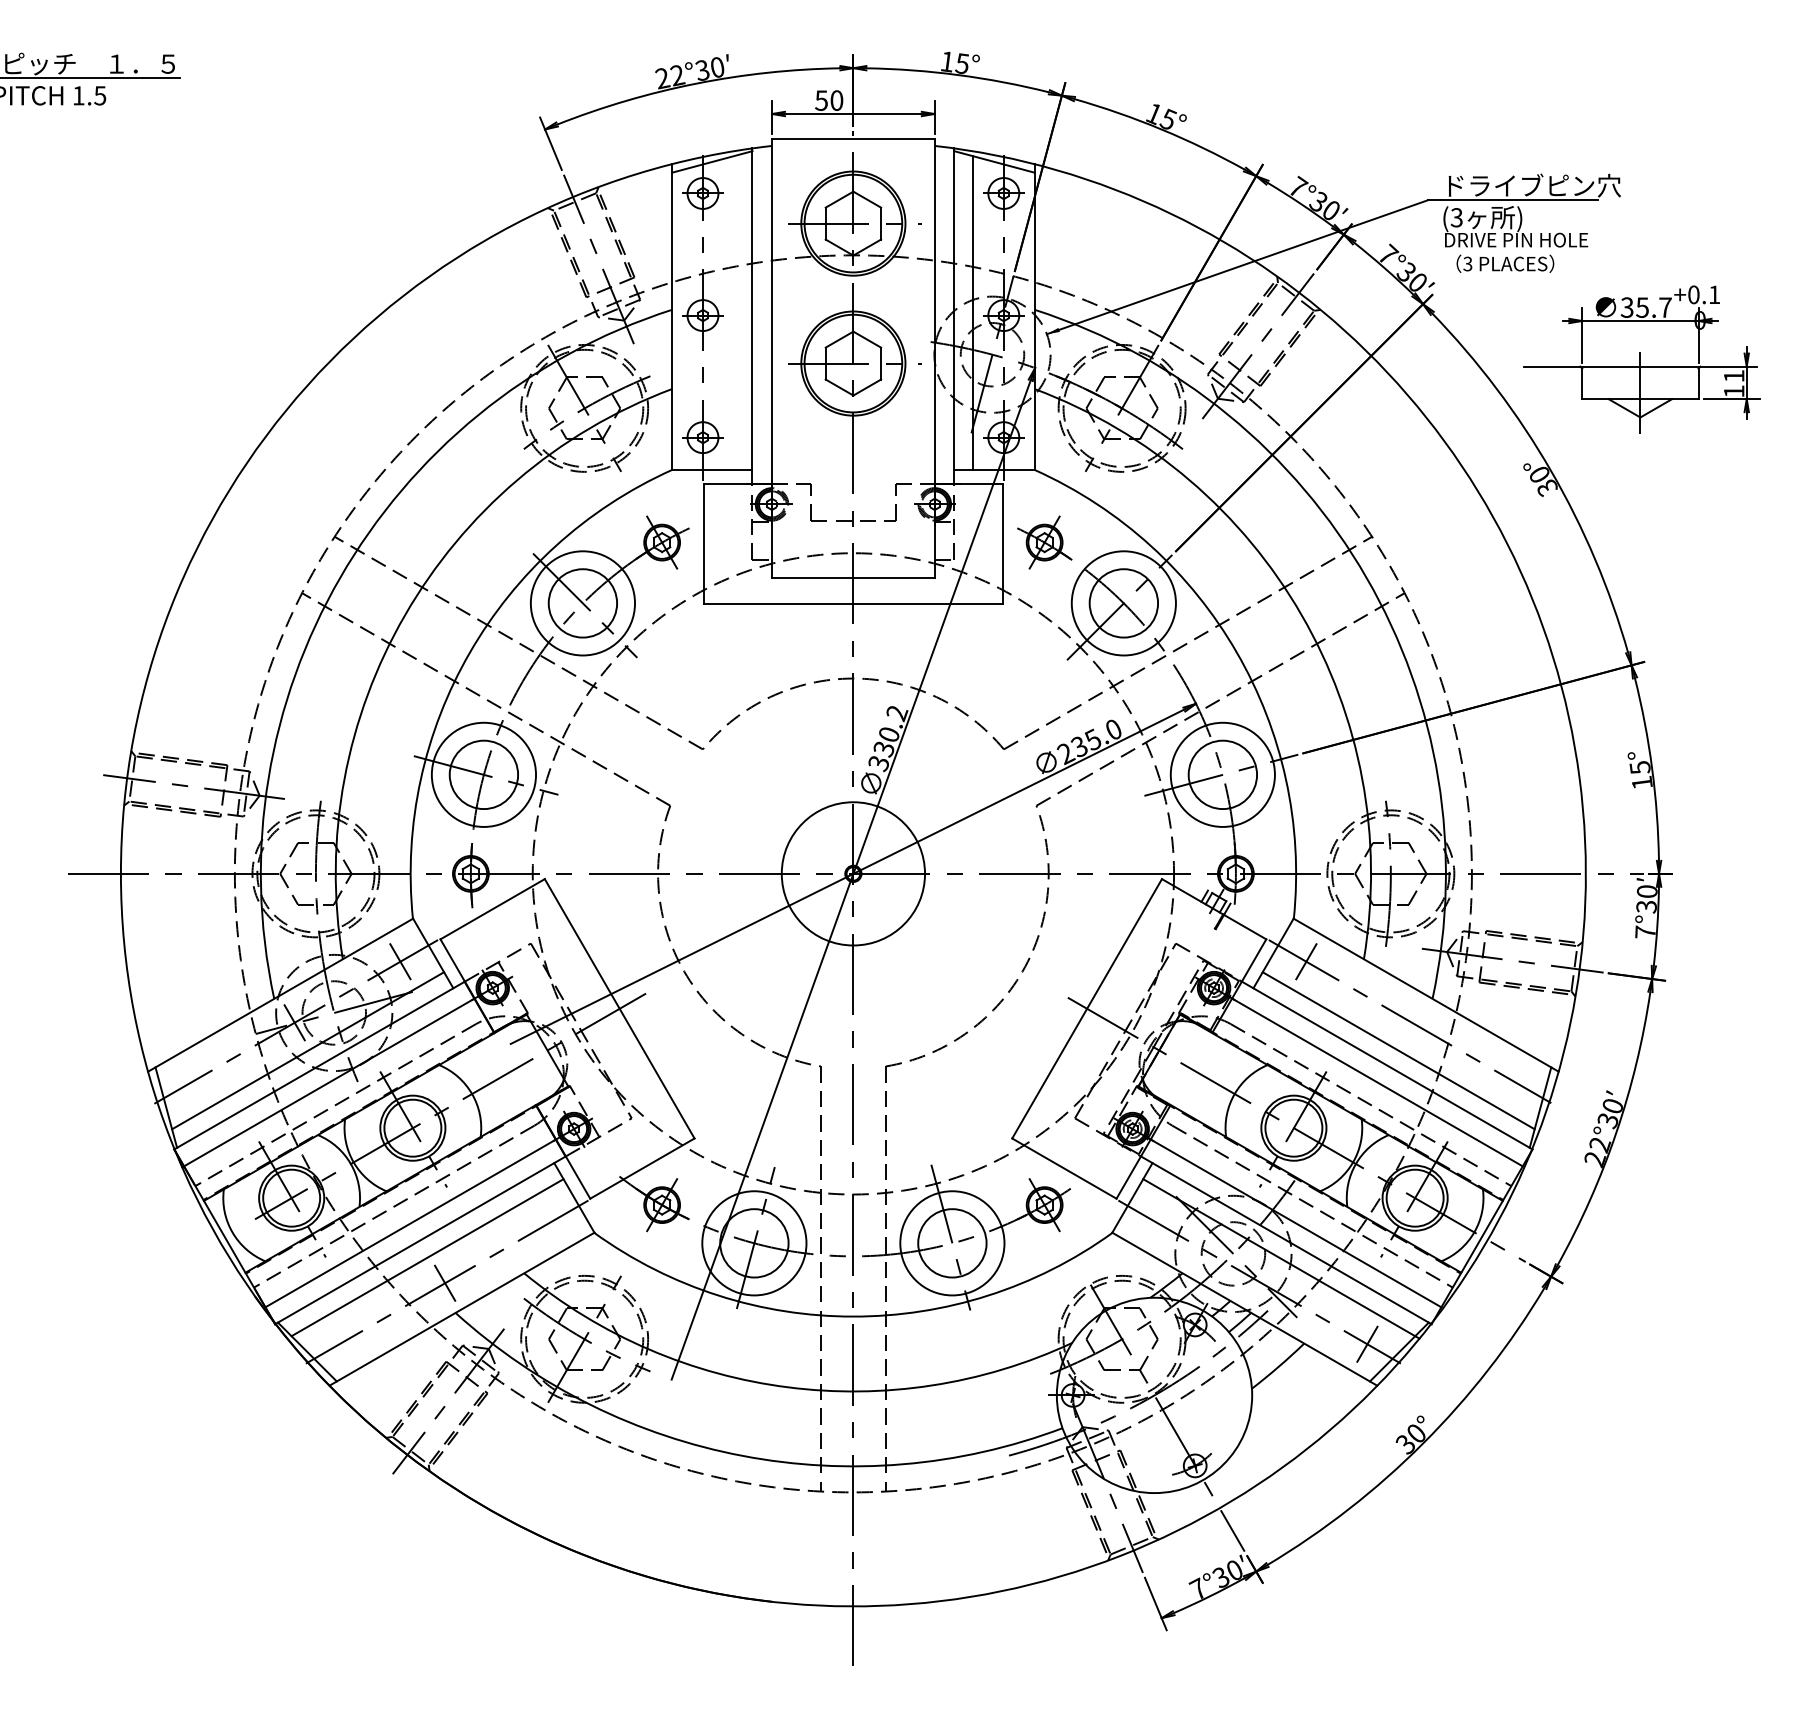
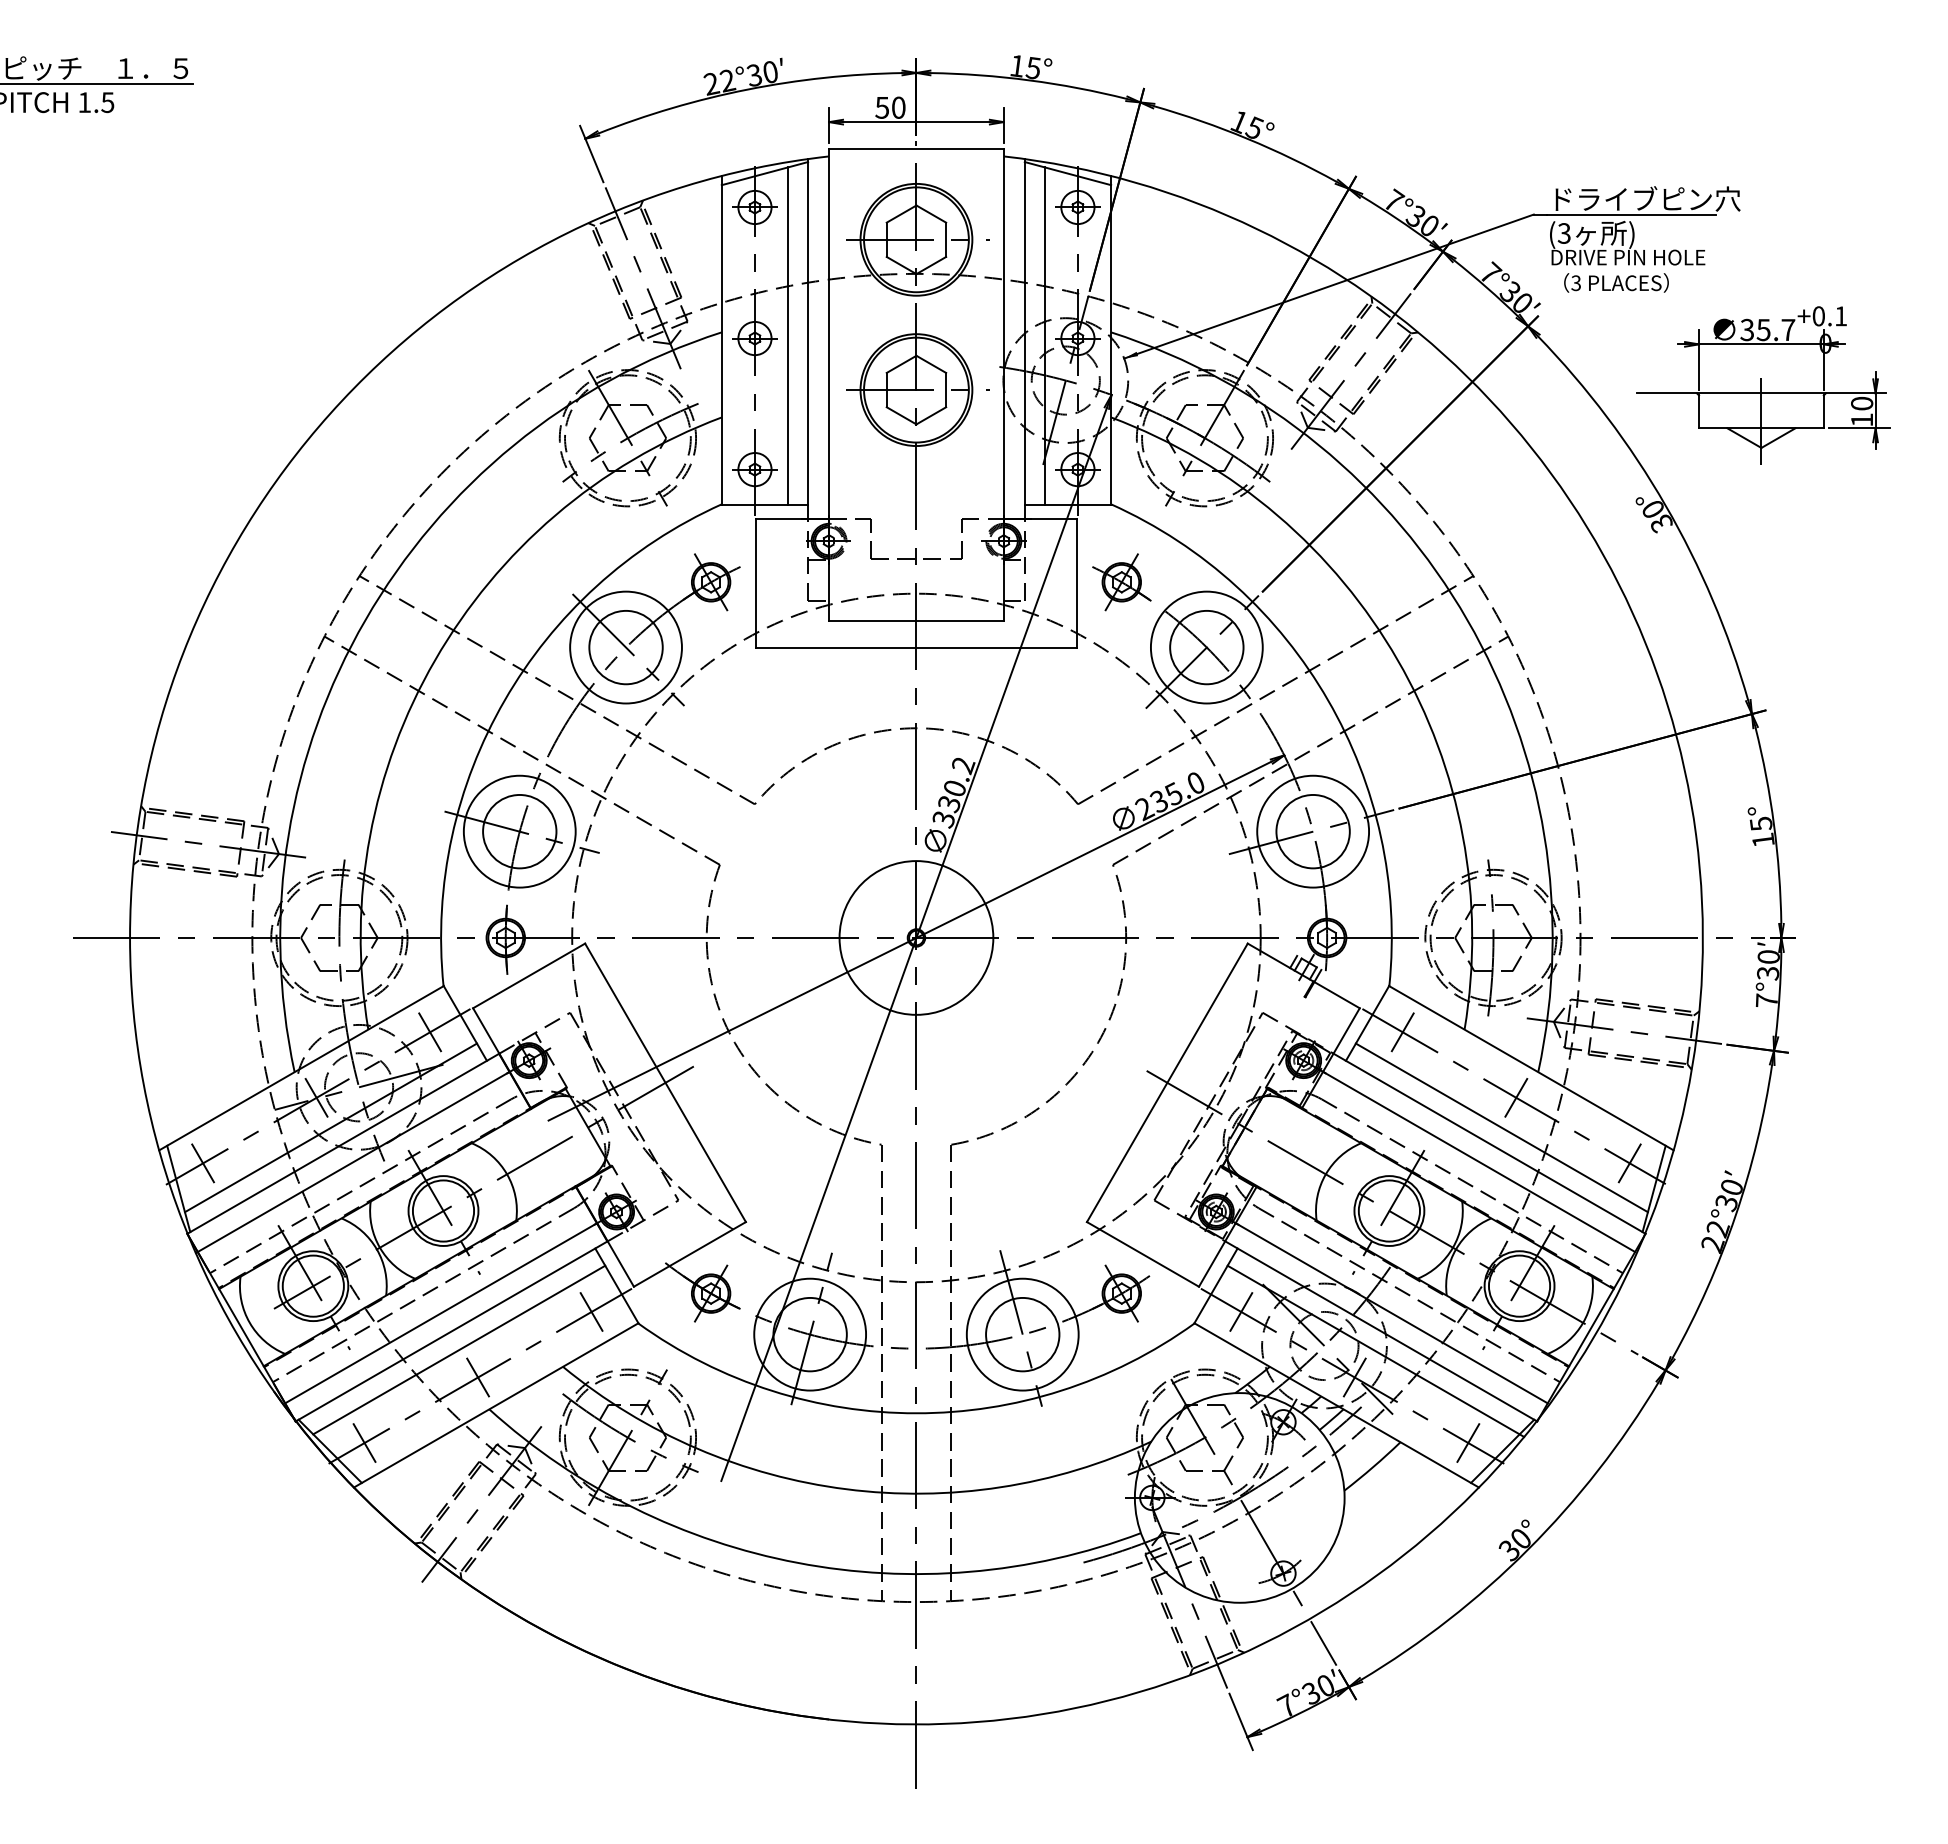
line: (734, 312) -> (788, 335), added
text: (1734, 376) -> (1862, 403), 11 -> 10
line: (1411, 1022) -> (1515, 1097), added
line: (188, 1083) -> (202, 1163), added
line: (1517, 1083) -> (1629, 1163), added
line: (550, 1221) -> (591, 1311), added
line: (1155, 1221) -> (1240, 1311), added
line: (1261, 1283) -> (1354, 1377), added
line: (339, 1343) -> (364, 1442), added

